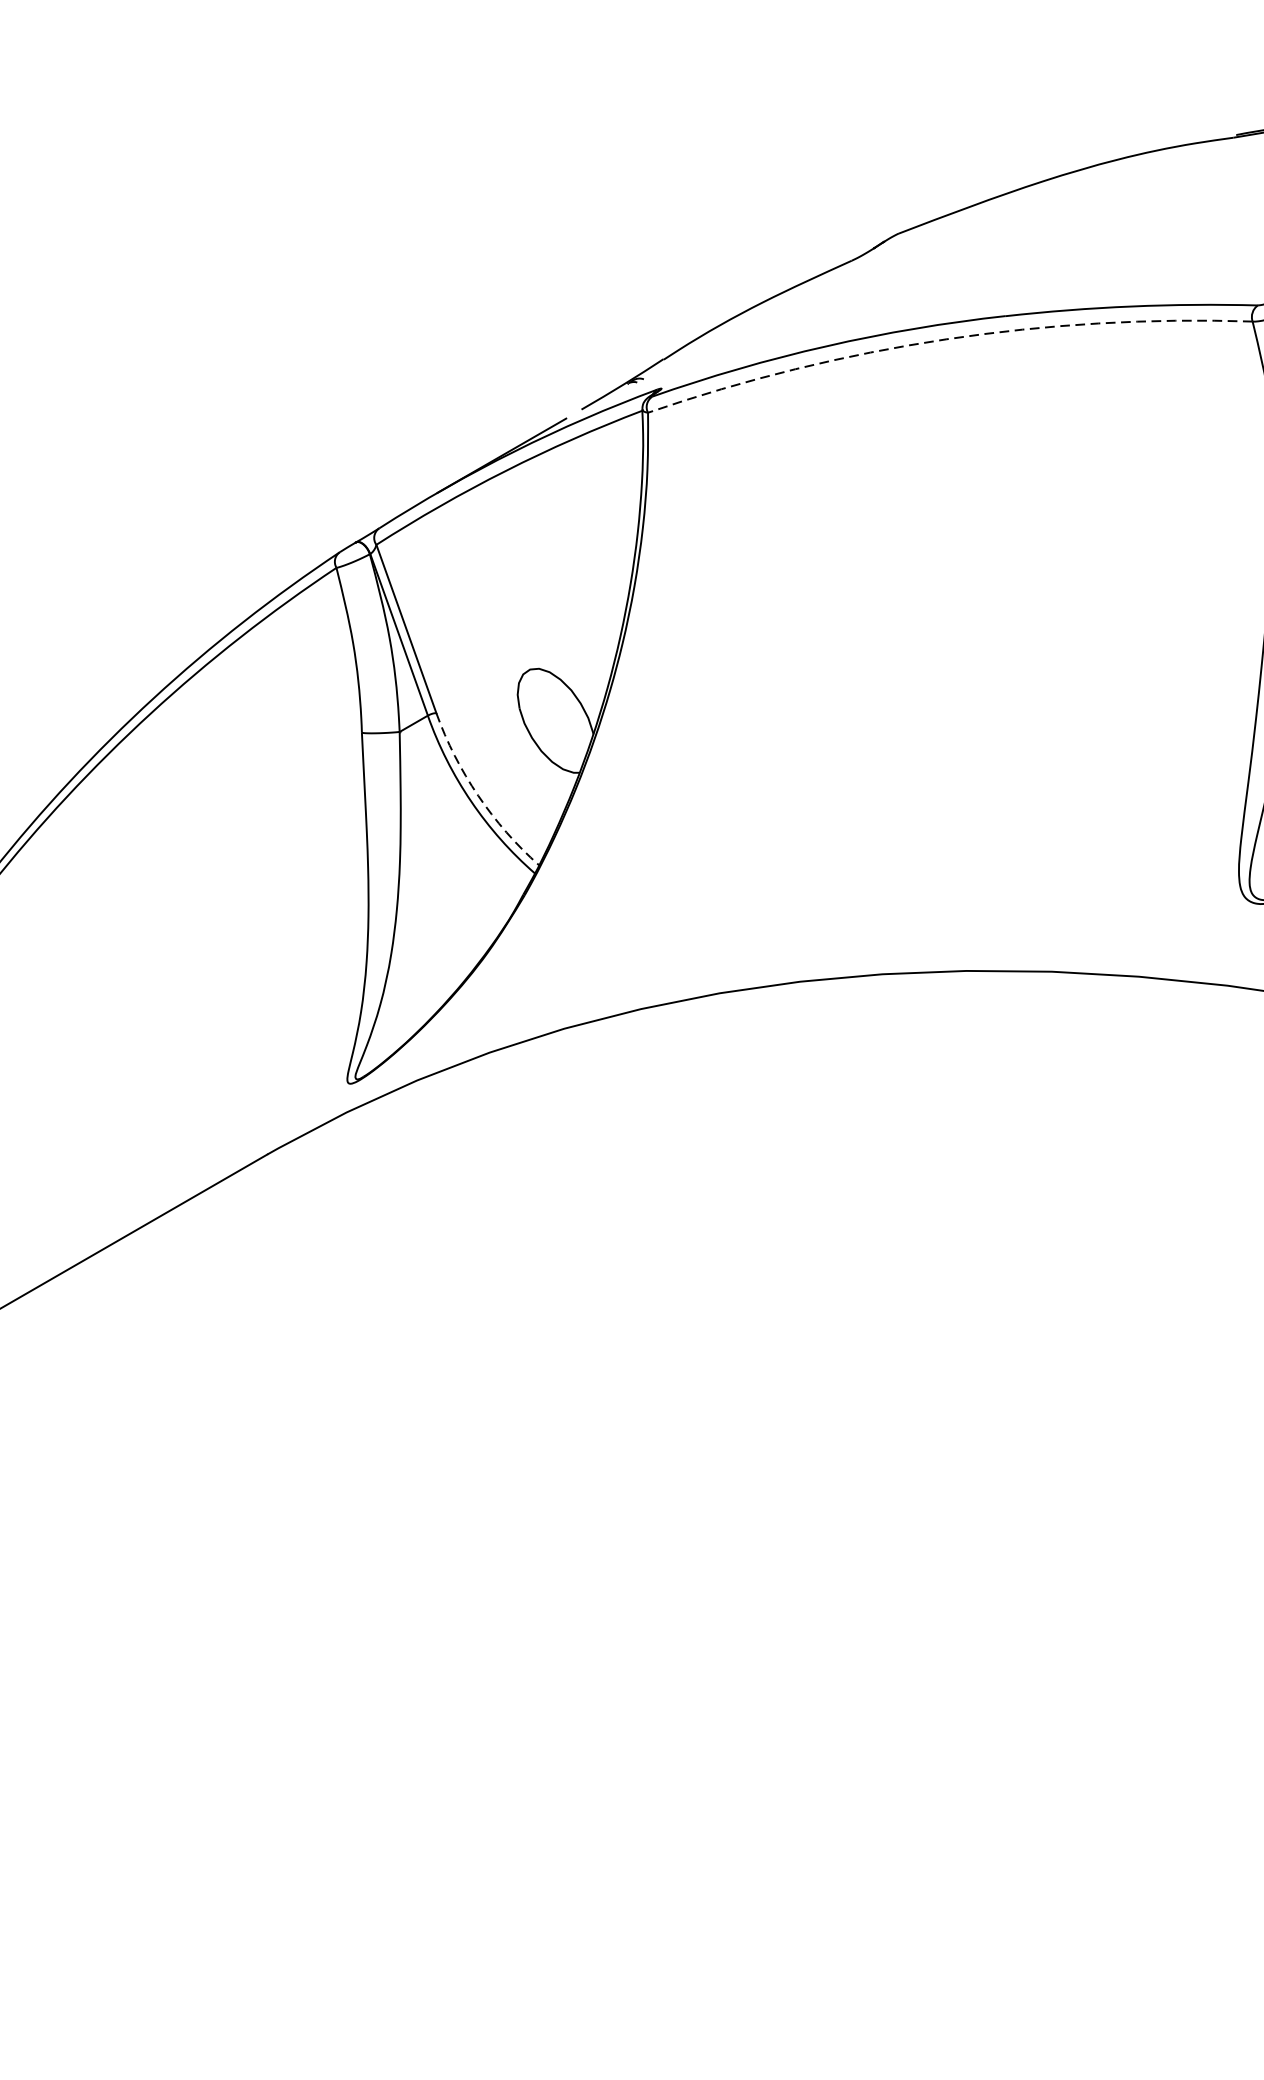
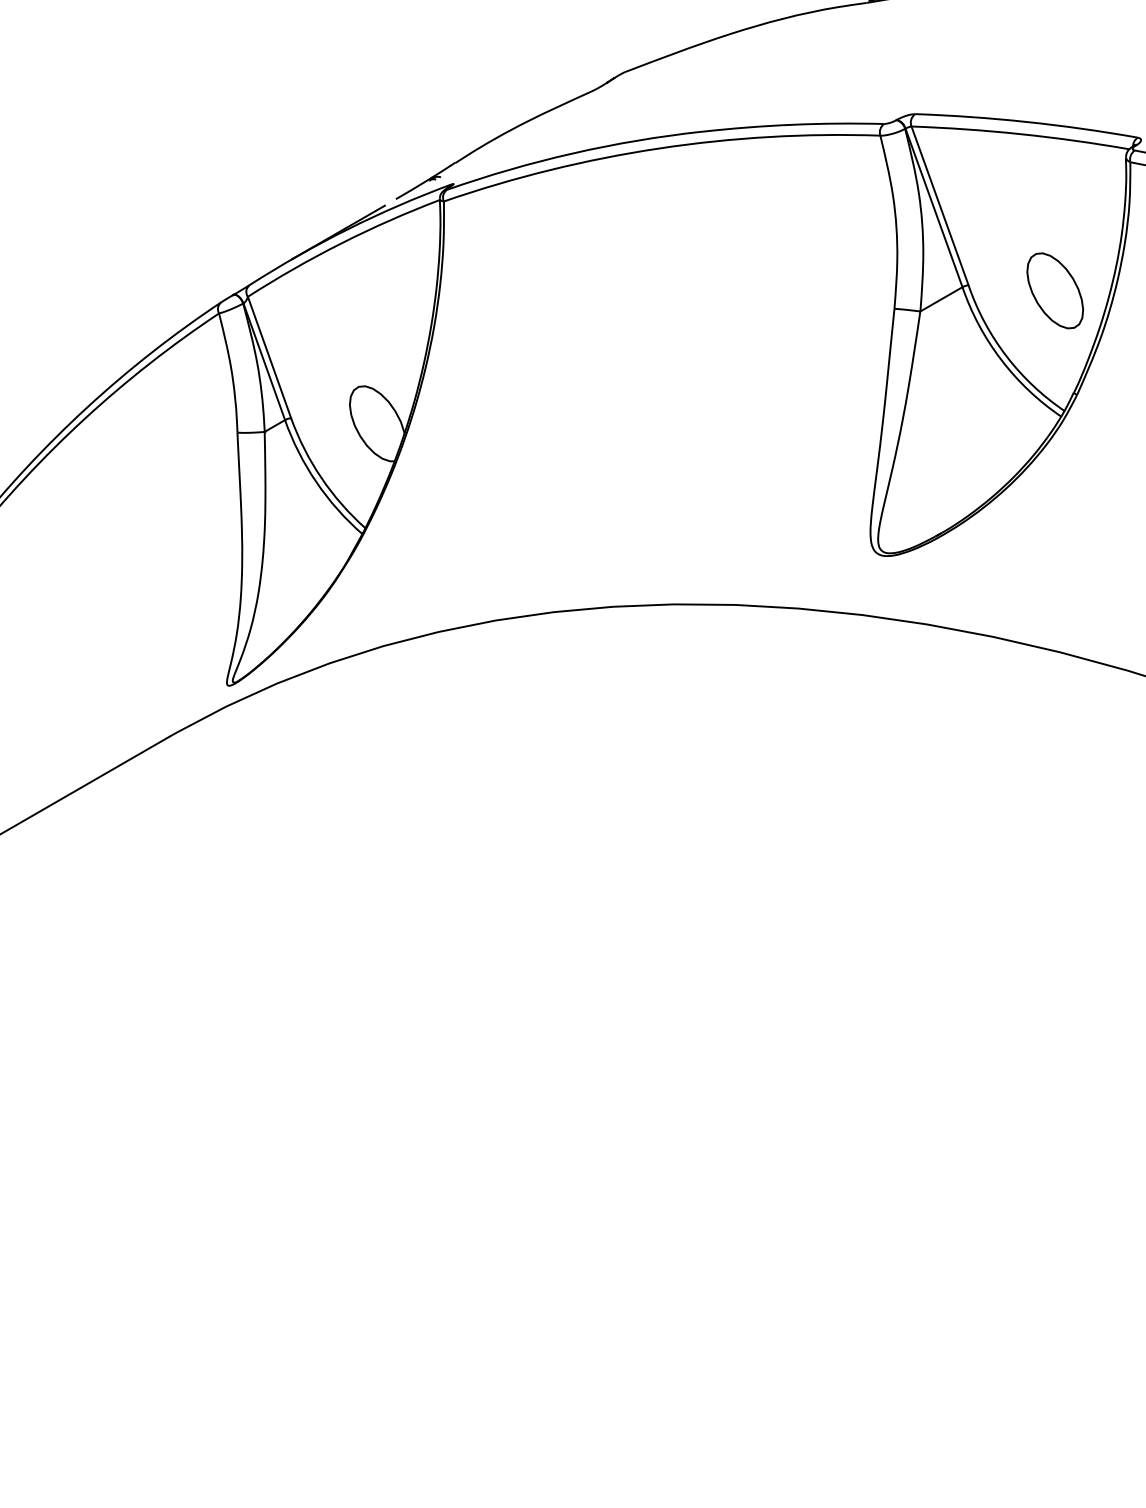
arc: (946, 339) -> (659, 148), dashed -> solid
arc: (478, 795) -> (321, 477), dashed -> solid

